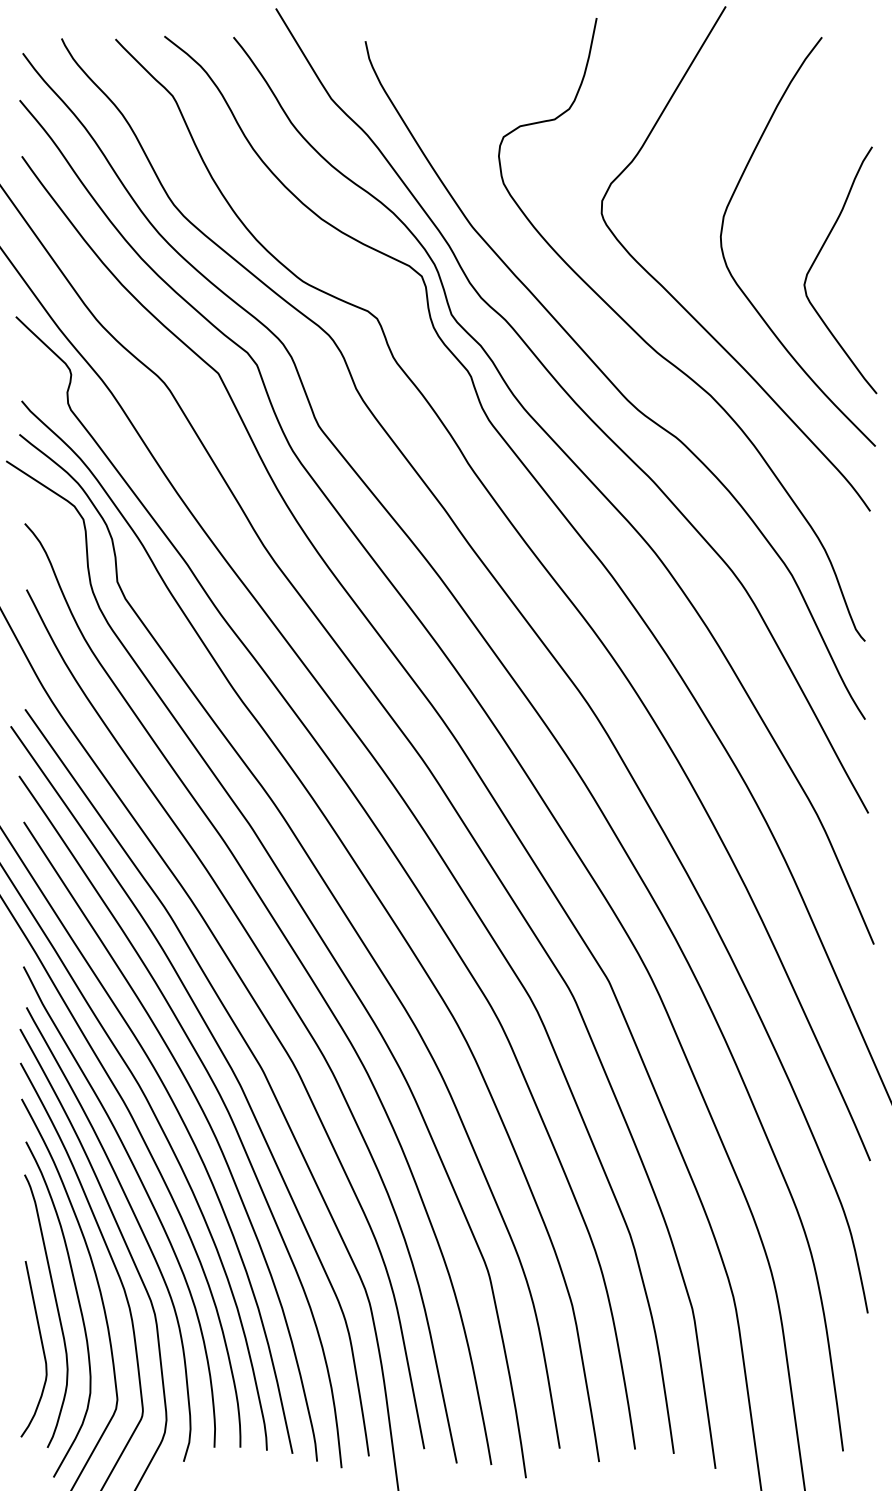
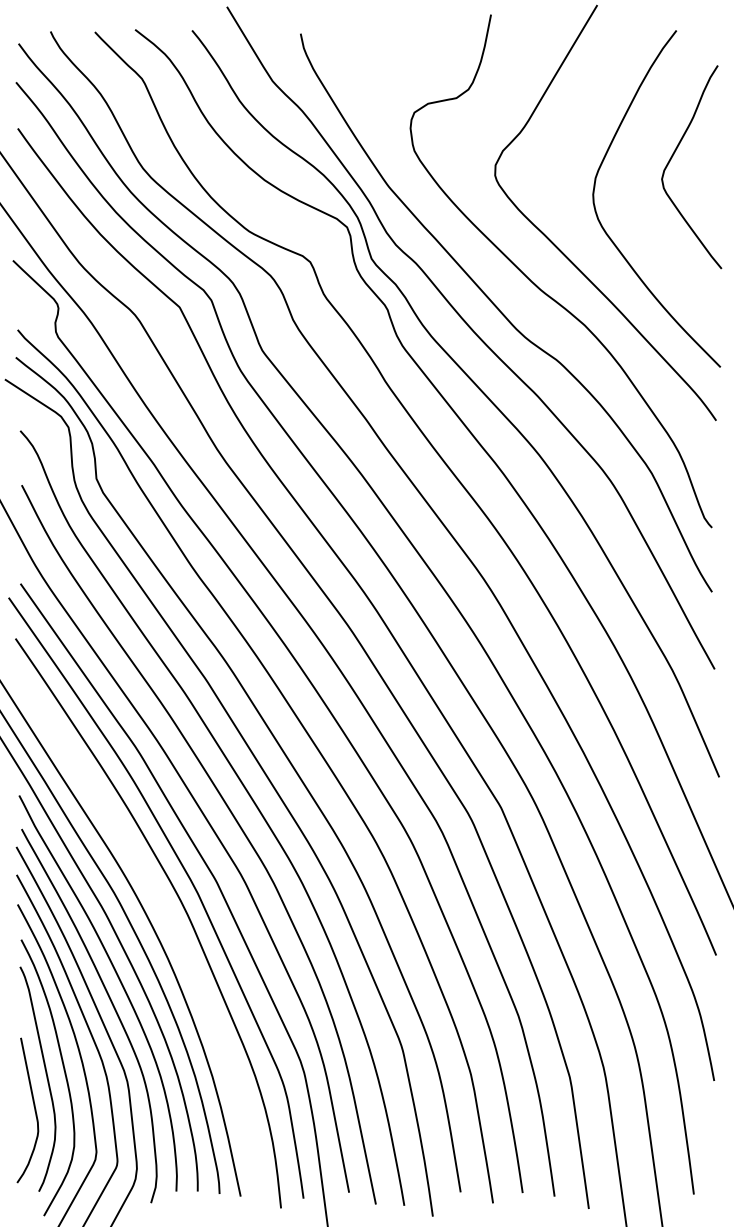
curve: (818, 256) -> (673, 155), moved
curve: (207, 1122) -> (170, 923), removed

